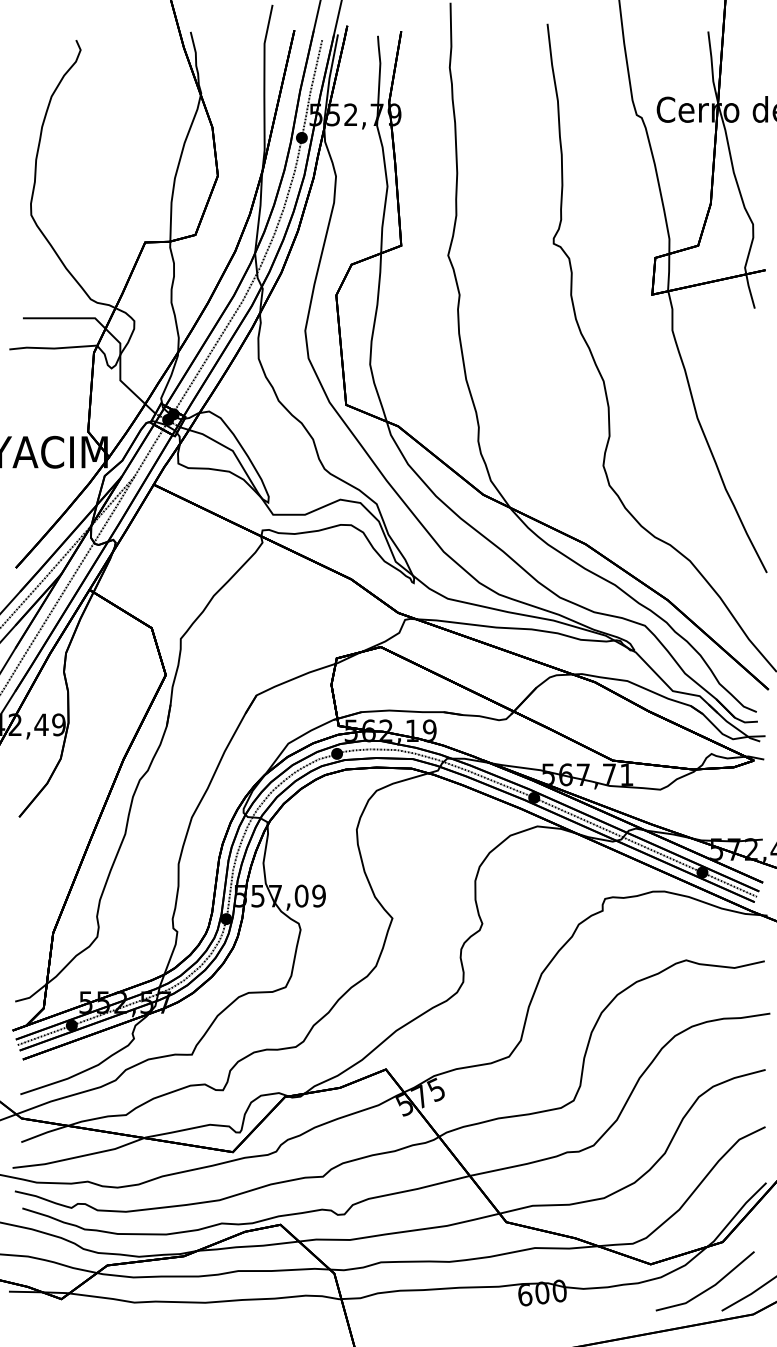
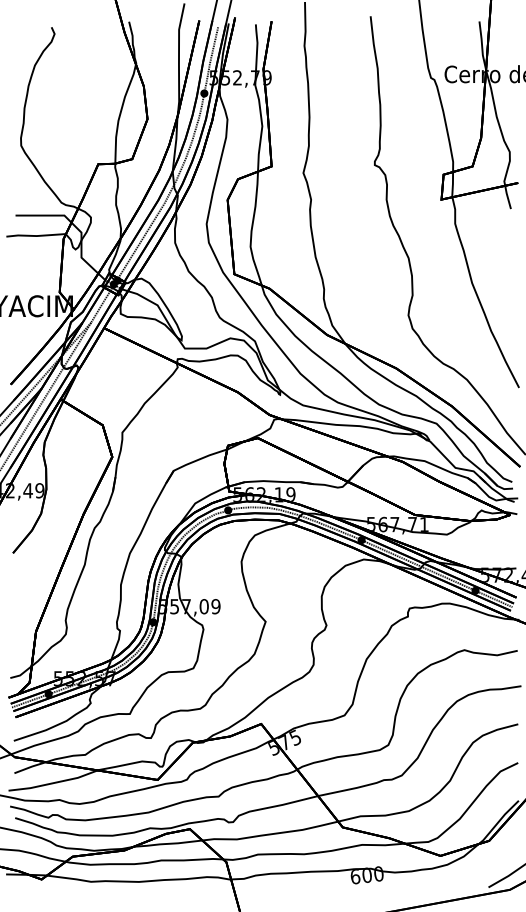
line: (708, 1287) -> (479, 871), removed

